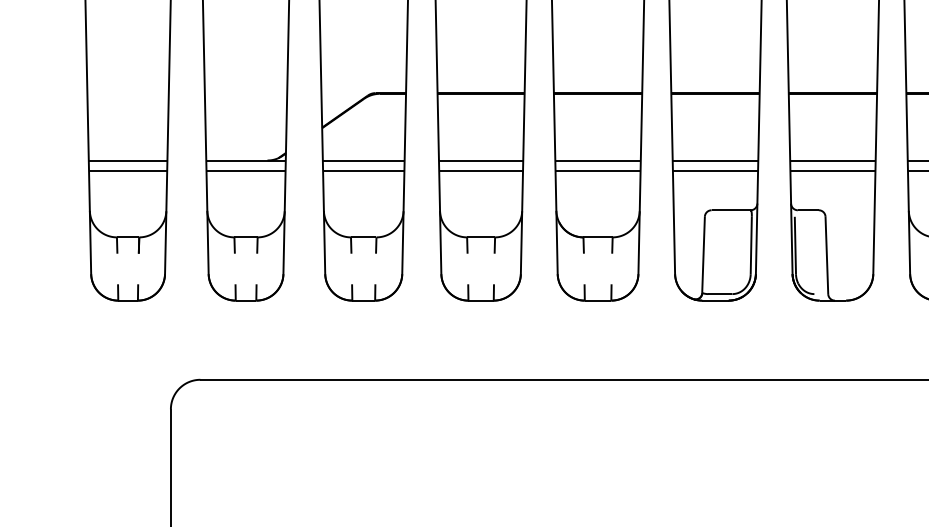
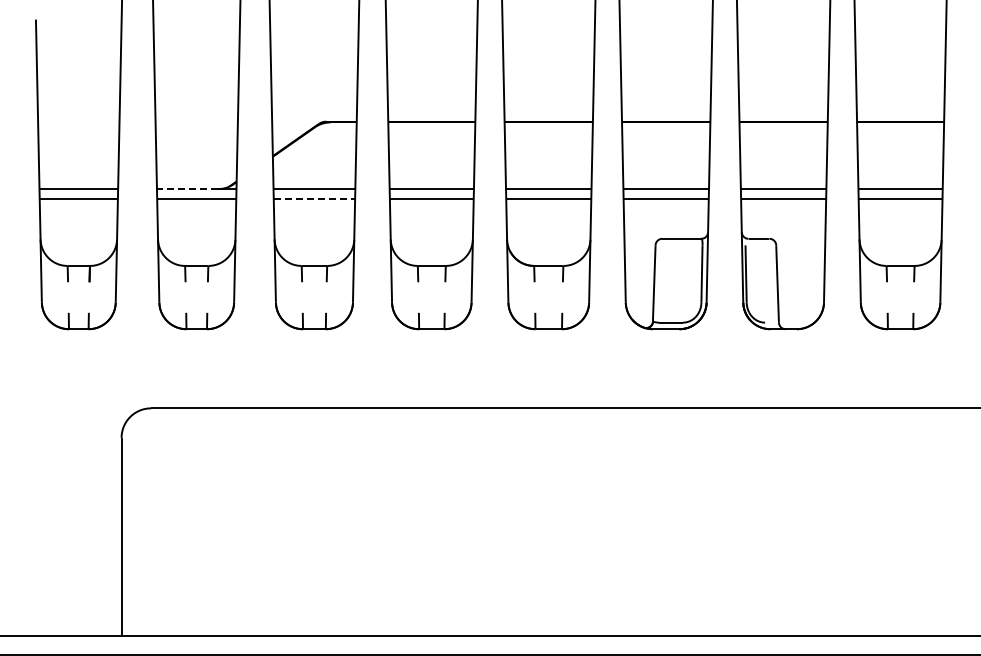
line: (236, 160) -> (187, 189), solid -> dashed
line: (363, 170) -> (314, 199), solid -> dashed

